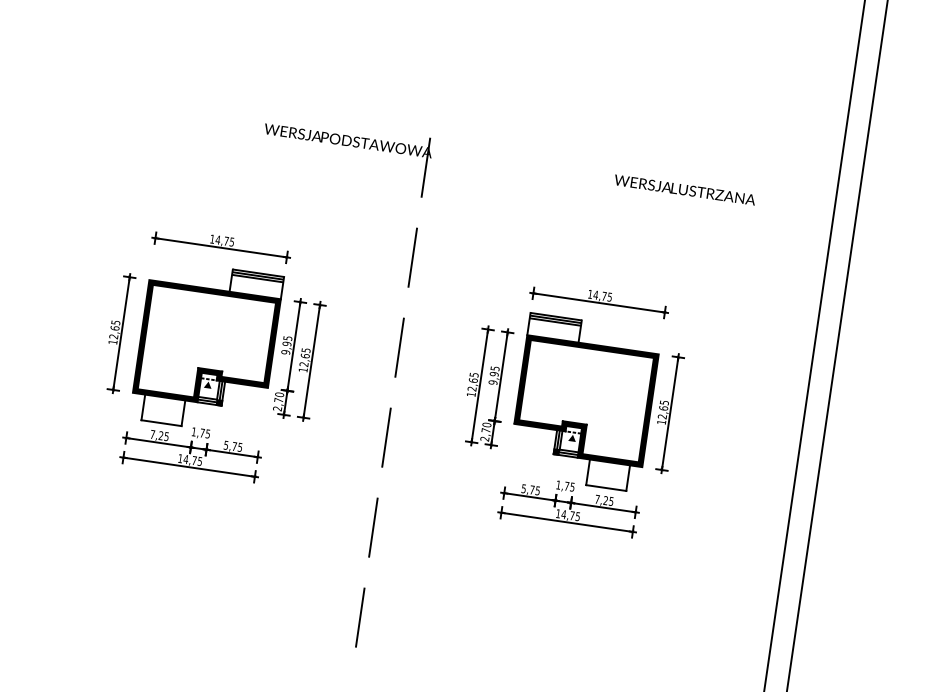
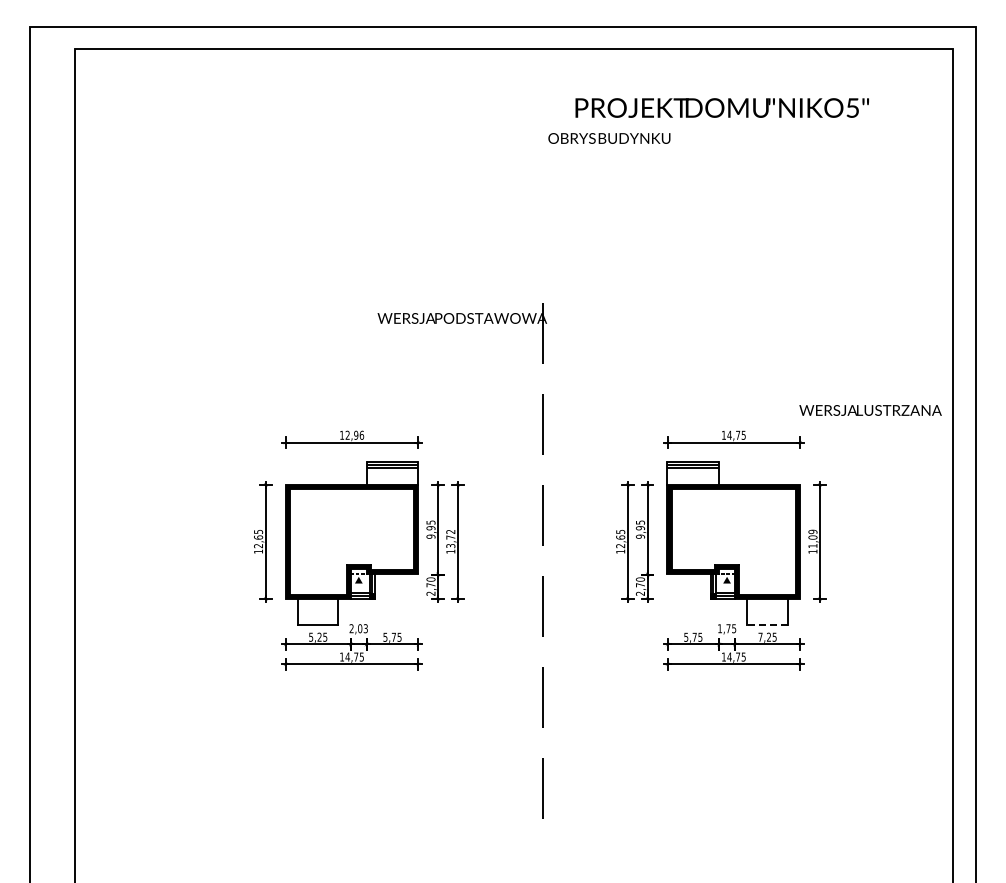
text: (684, 190) -> (870, 410), moved
text: (224, 240) -> (354, 434), 14,75 -> 12,96
text: (304, 356) -> (450, 538), 12,65 -> 13,72
text: (663, 409) -> (812, 538), 12,65 -> 11,09
text: (200, 432) -> (358, 628), 1,75 -> 2,03
text: (153, 434) -> (311, 637), 7,25 -> 5,25
line: (606, 487) -> (767, 624), solid -> dashed

